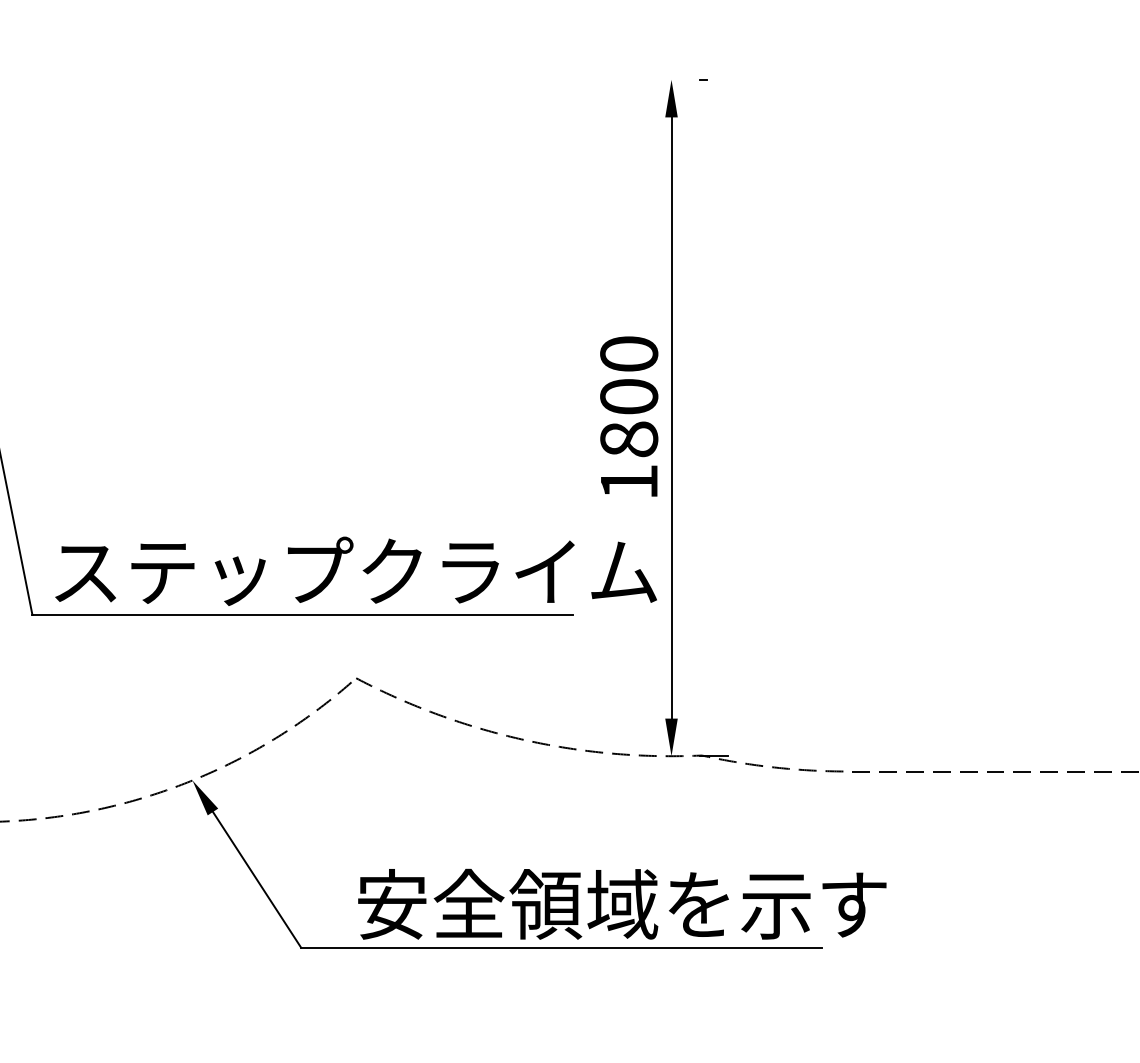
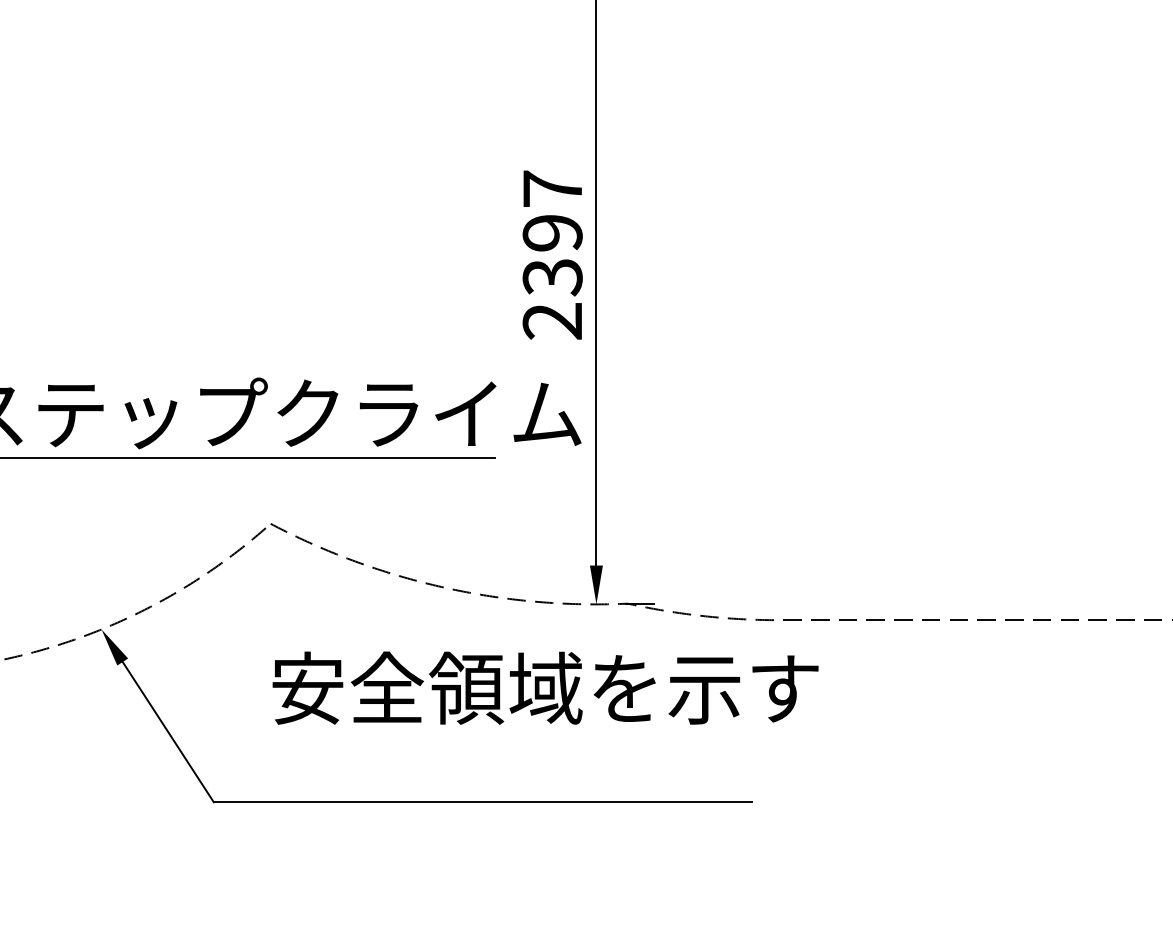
text: (629, 418) -> (553, 255), 1800 -> 2397
text: (622, 903) -> (545, 687), moved

